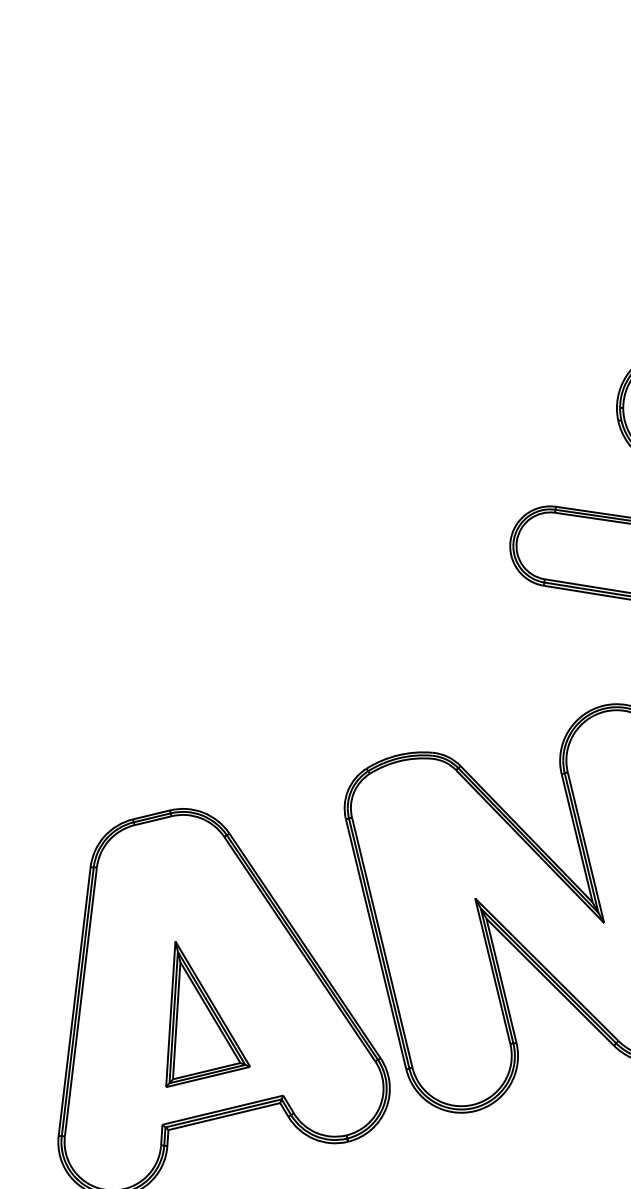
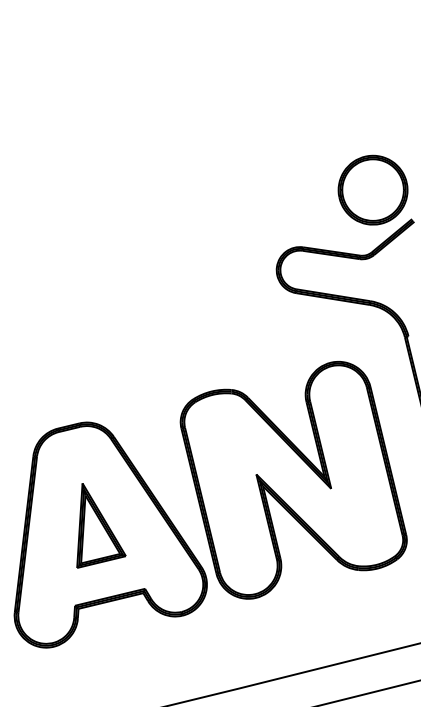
part: (208, 1013) -> (101, 525), moved

